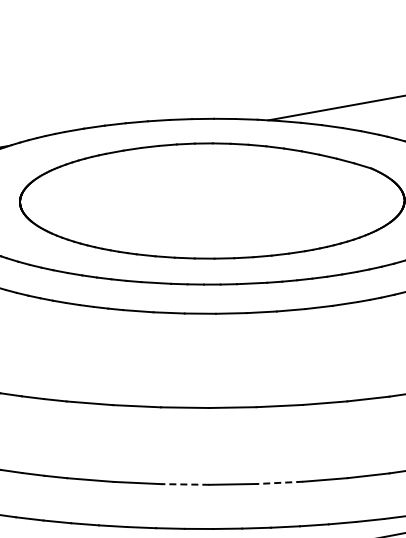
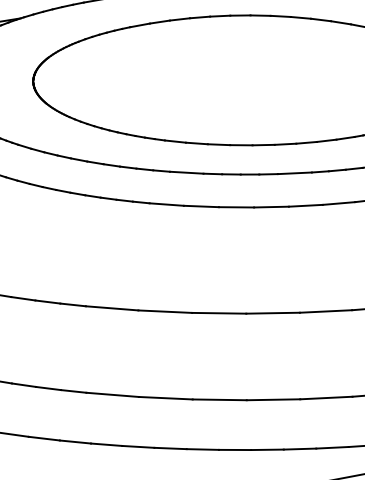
line: (279, 482) -> (325, 397), dashed -> solid
line: (185, 484) -> (219, 399), dashed -> solid

